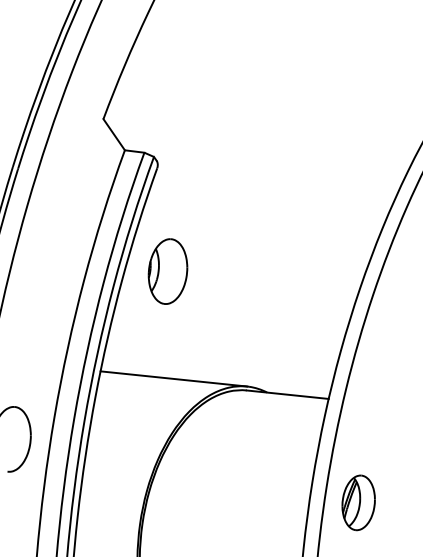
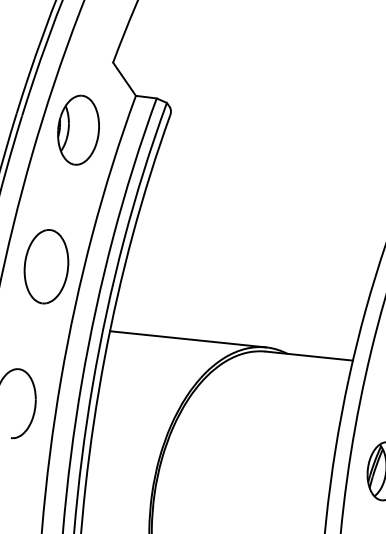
part: (167, 271) -> (78, 130), moved
part: (40, 310) -> (46, 266), added

